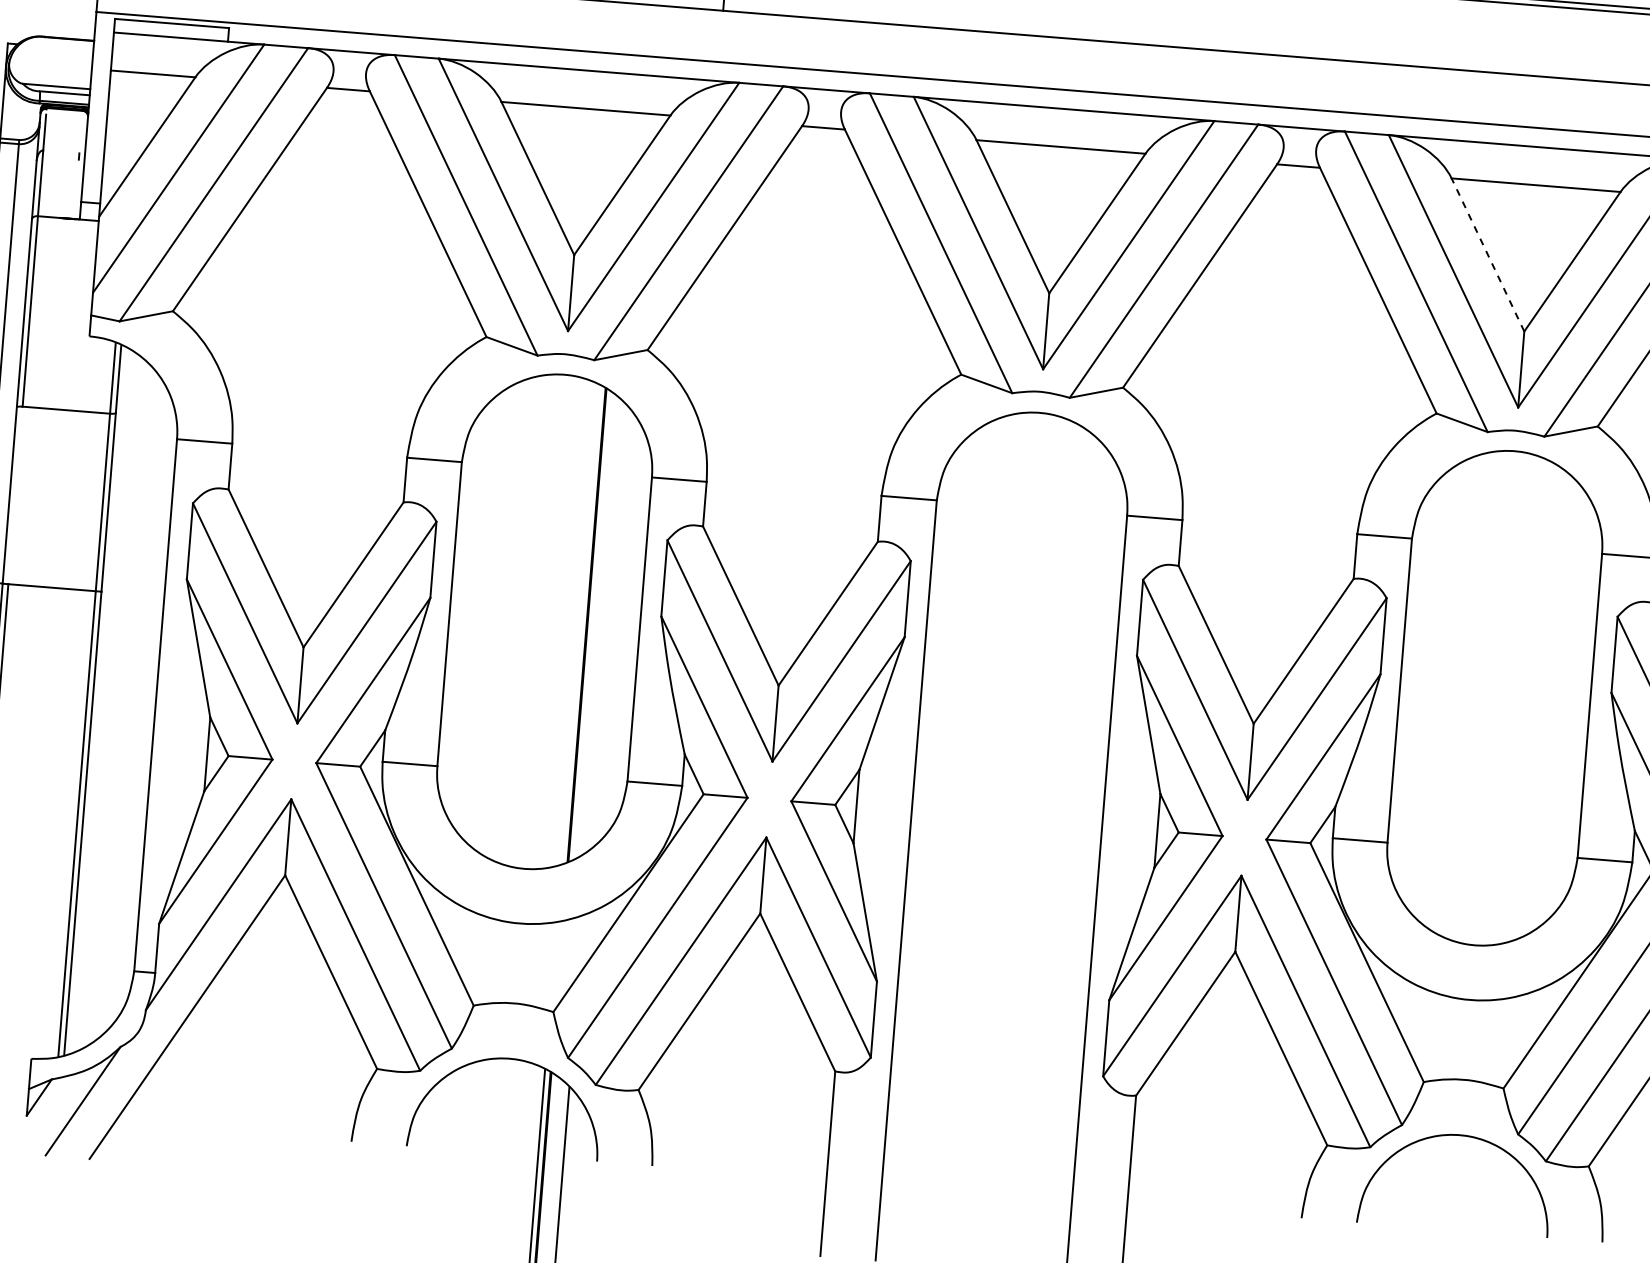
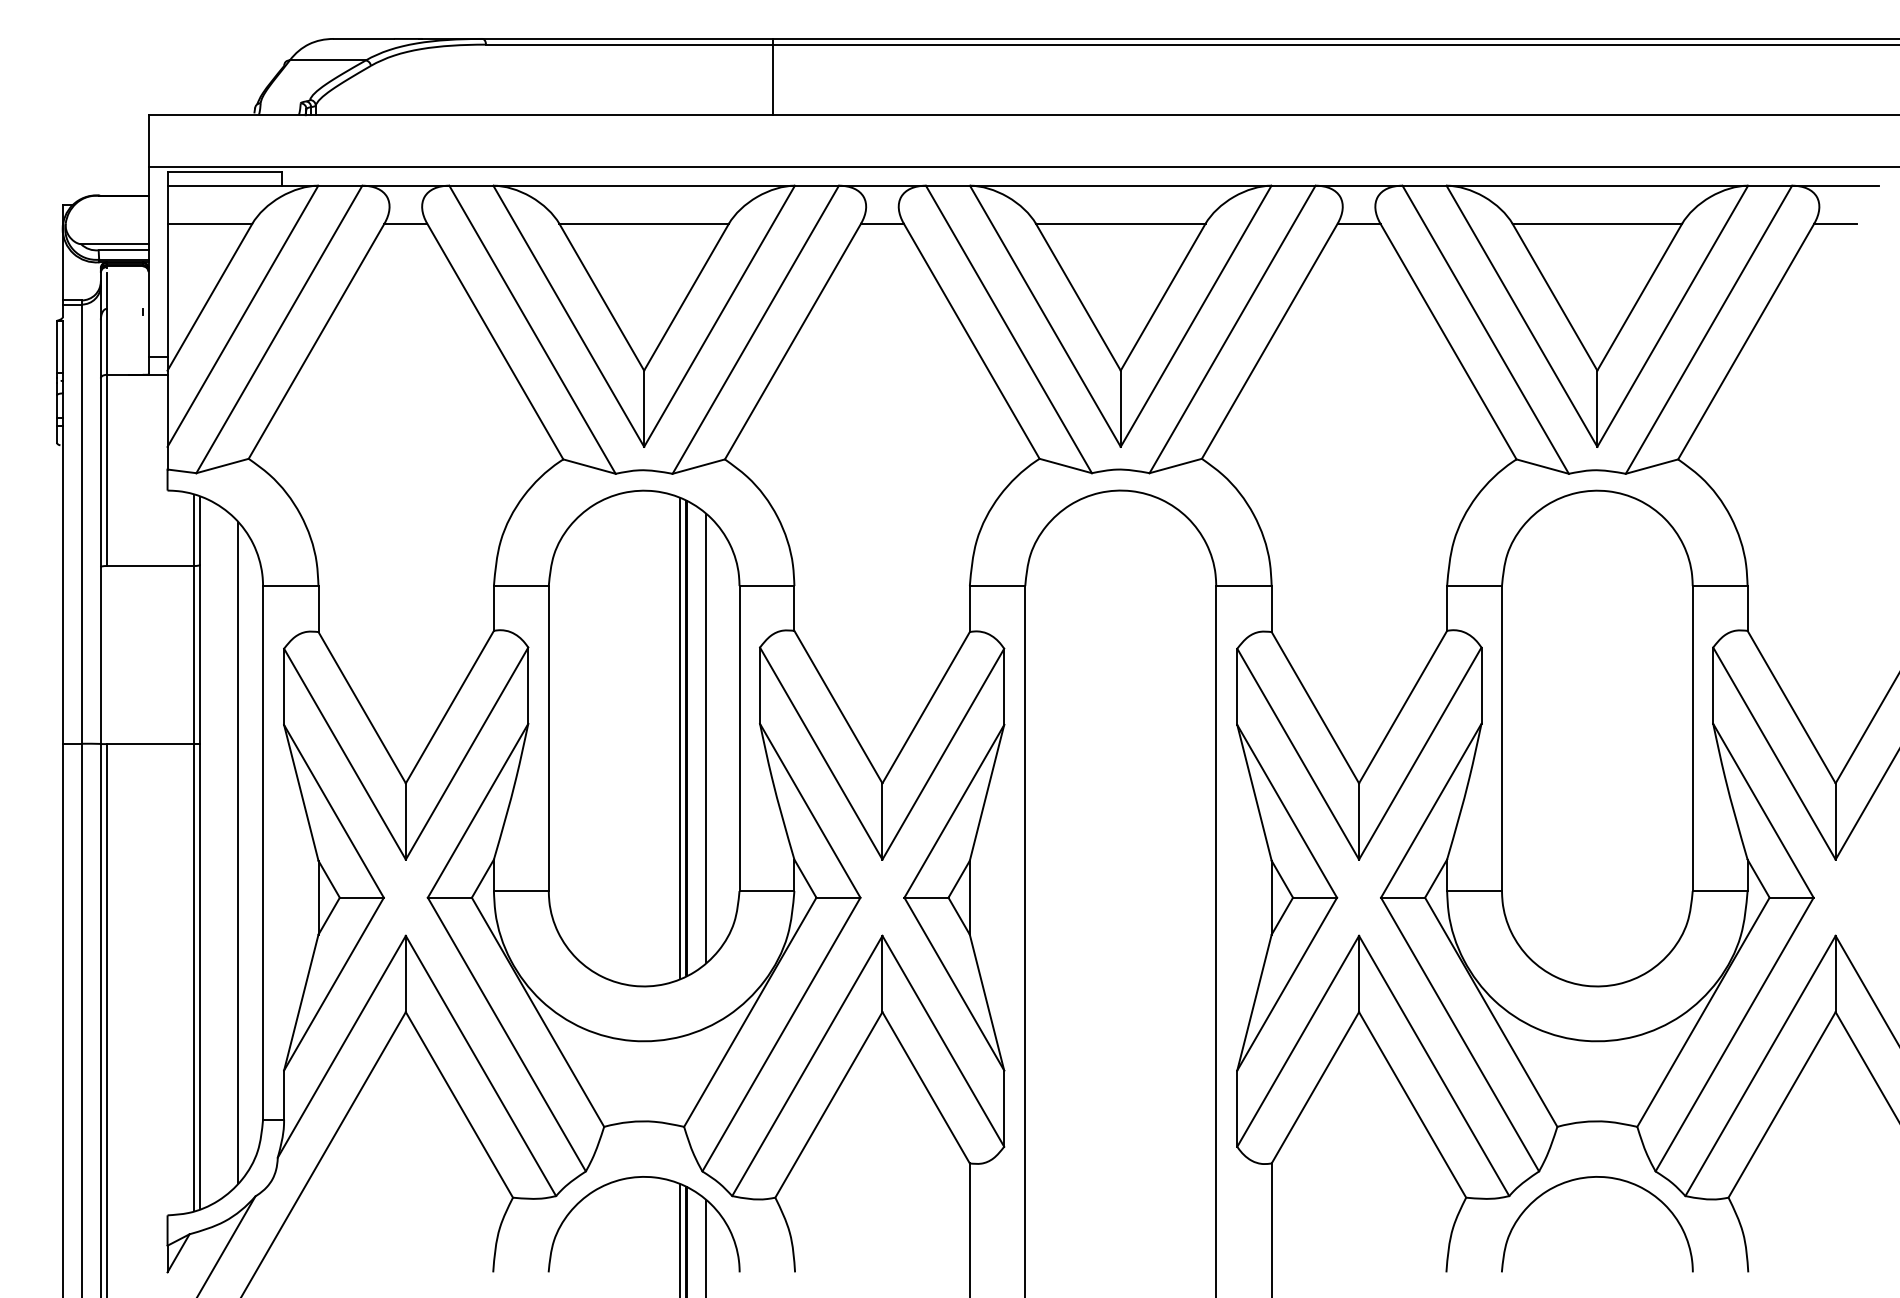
line: (1487, 255) -> (1554, 297), dashed -> solid
line: (580, 623) -> (680, 737), added
line: (606, 625) -> (706, 737), added
line: (131, 702) -> (238, 852), added

